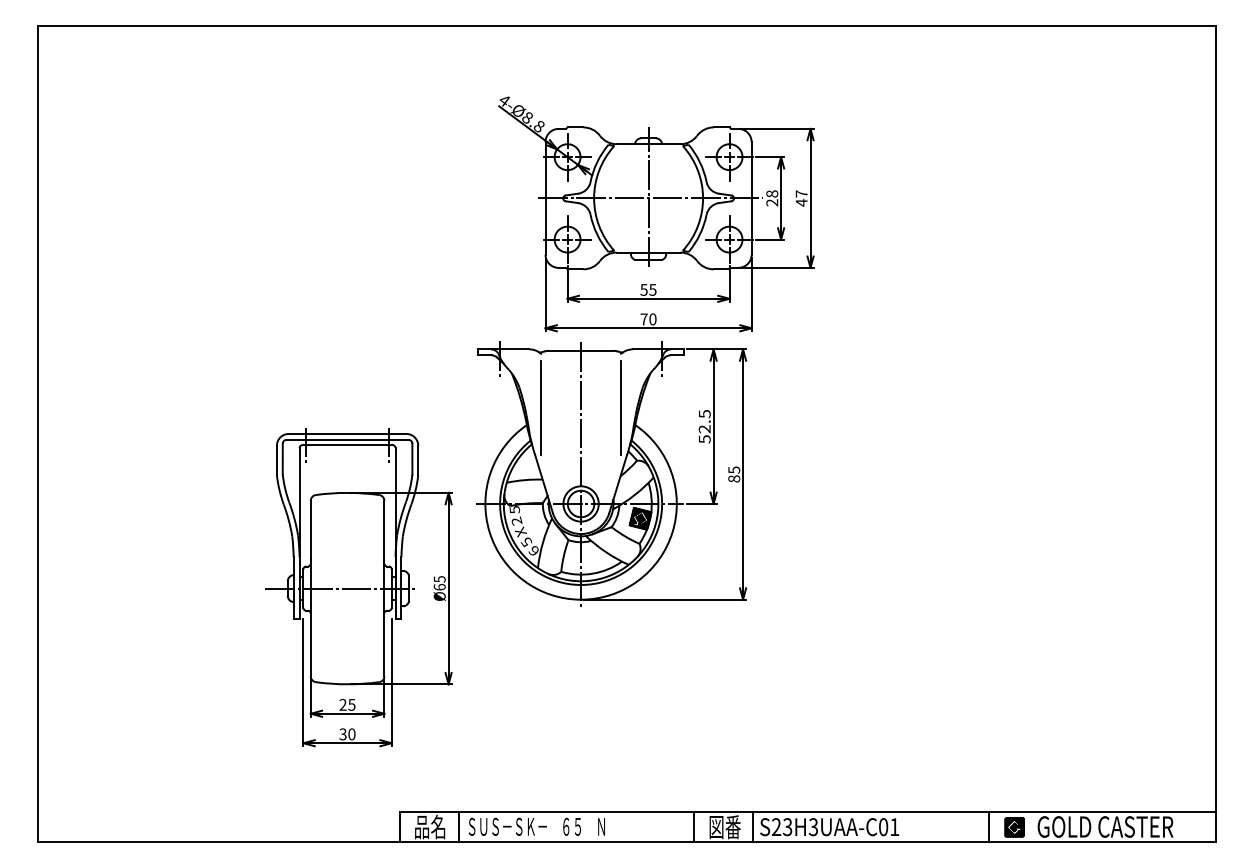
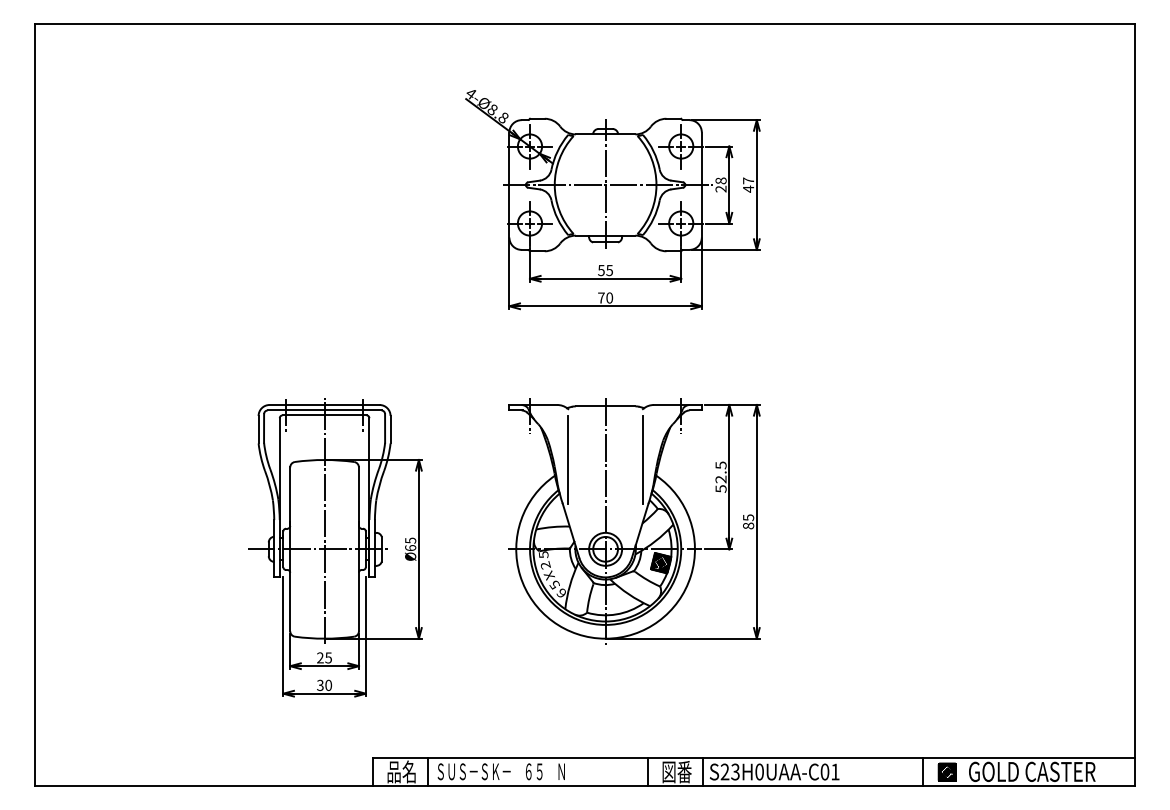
part: (612, 474) -> (634, 521), moved
line: (347, 558) -> (324, 521), added
text: (813, 826) -> (759, 771), S23H3UAA-C01 -> S23H0UAA-C01

